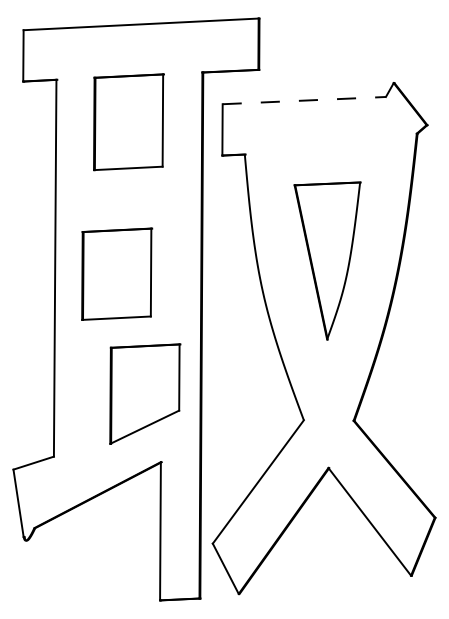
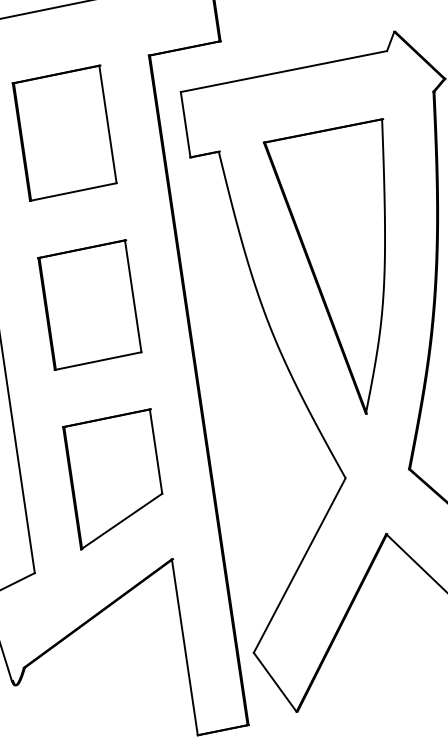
line: (304, 100) -> (284, 71), dashed -> solid
part: (327, 260) -> (344, 270), size x1.43
part: (117, 273) -> (90, 304), moved
part: (145, 393) -> (116, 478), moved

